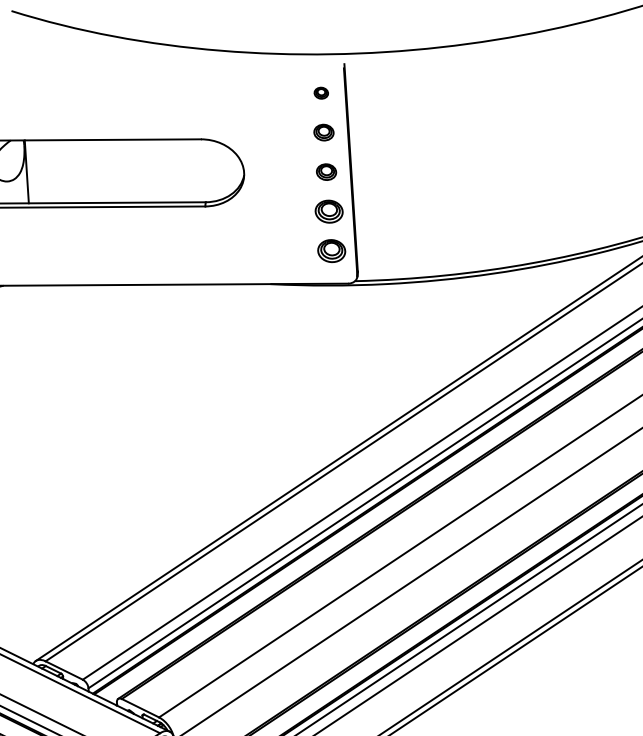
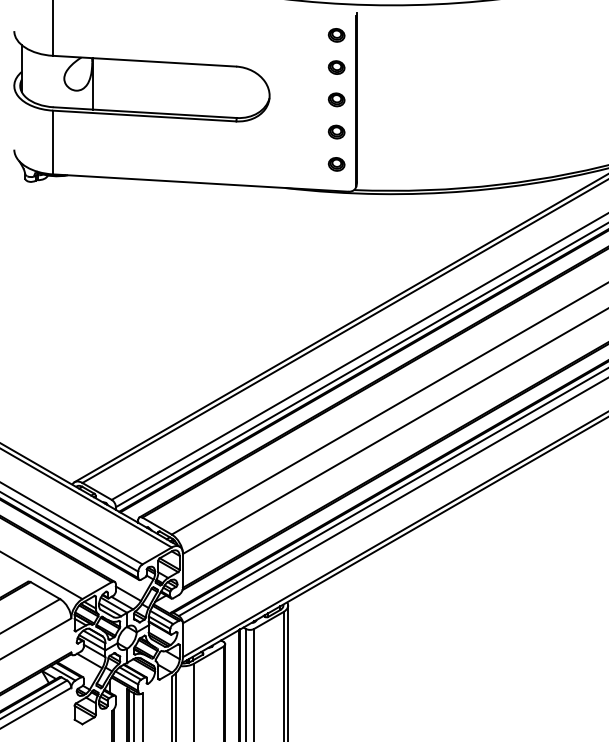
part: (321, 93) -> (336, 35), size x1.43
part: (328, 210) -> (336, 131), size x0.71
part: (331, 251) -> (336, 164), size x0.71

